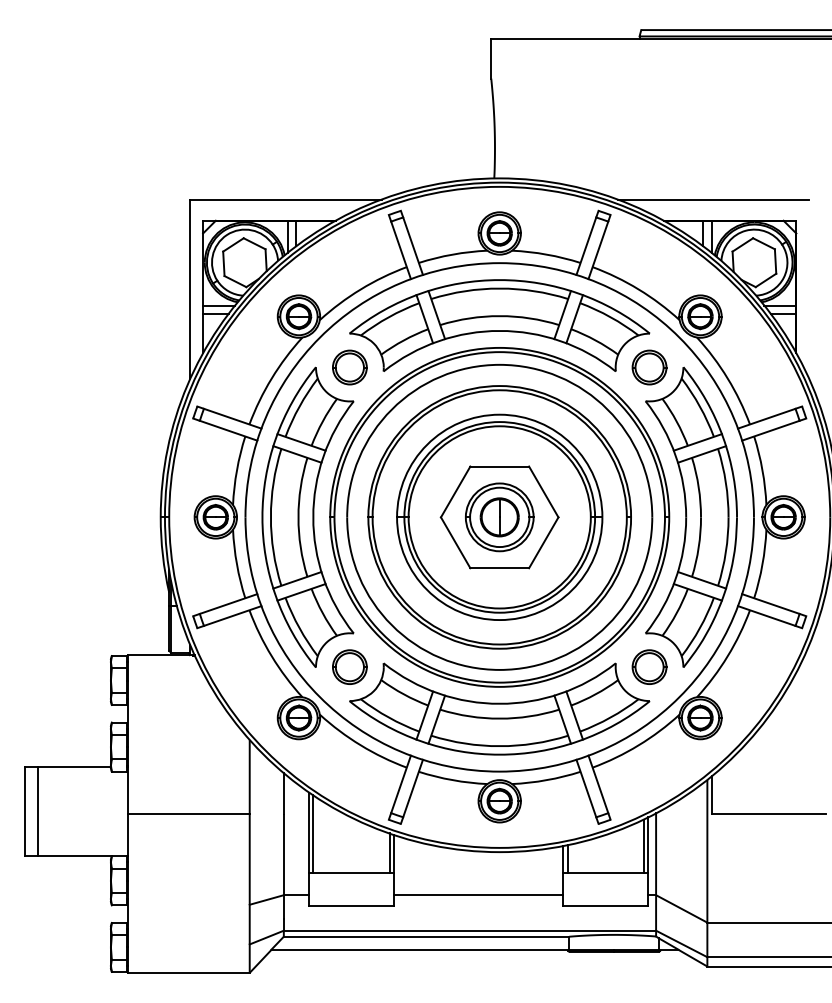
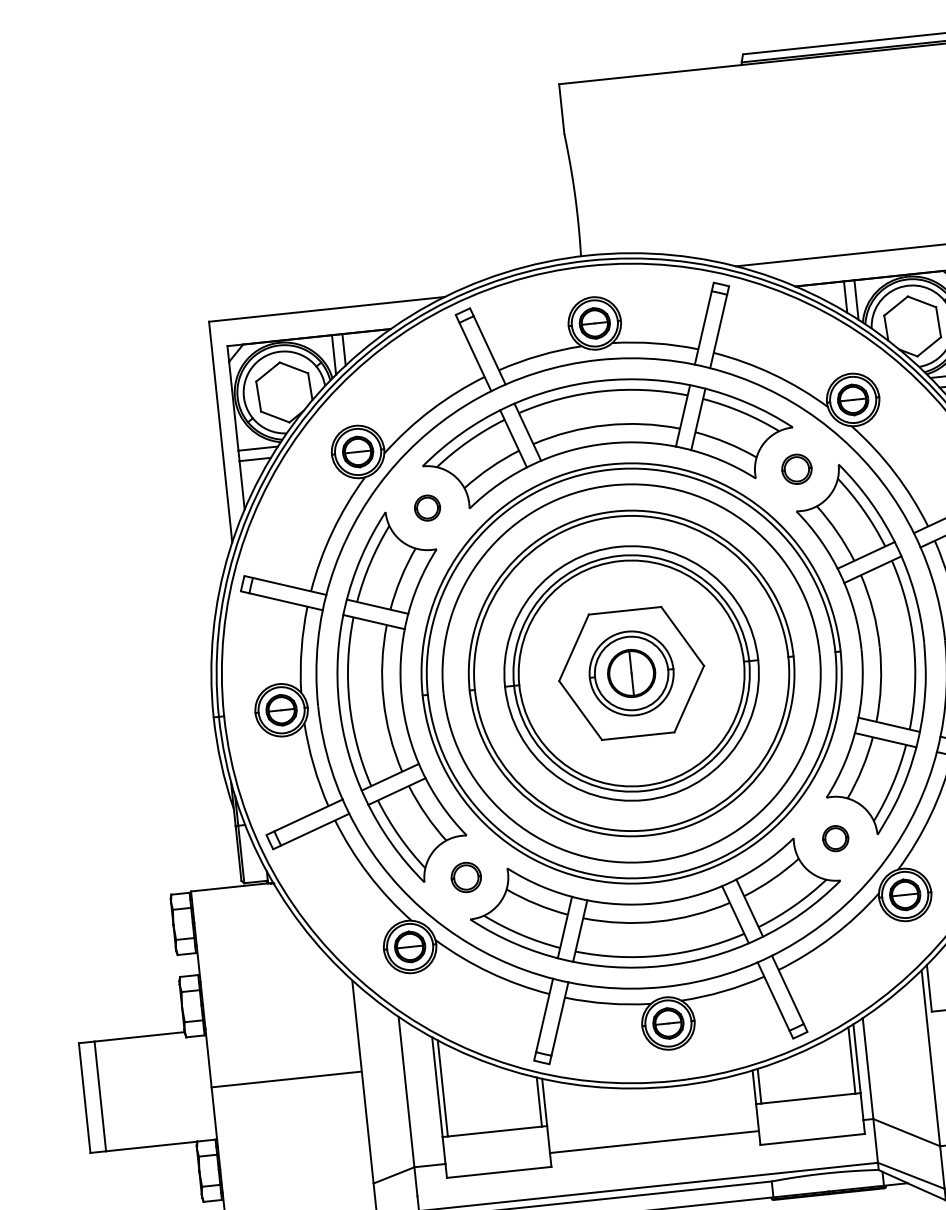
part: (349, 367) -> (426, 508), size x0.6
part: (649, 367) -> (796, 469), size x0.7
part: (349, 666) -> (465, 876), size x0.7
part: (649, 666) -> (835, 837), size x0.6

